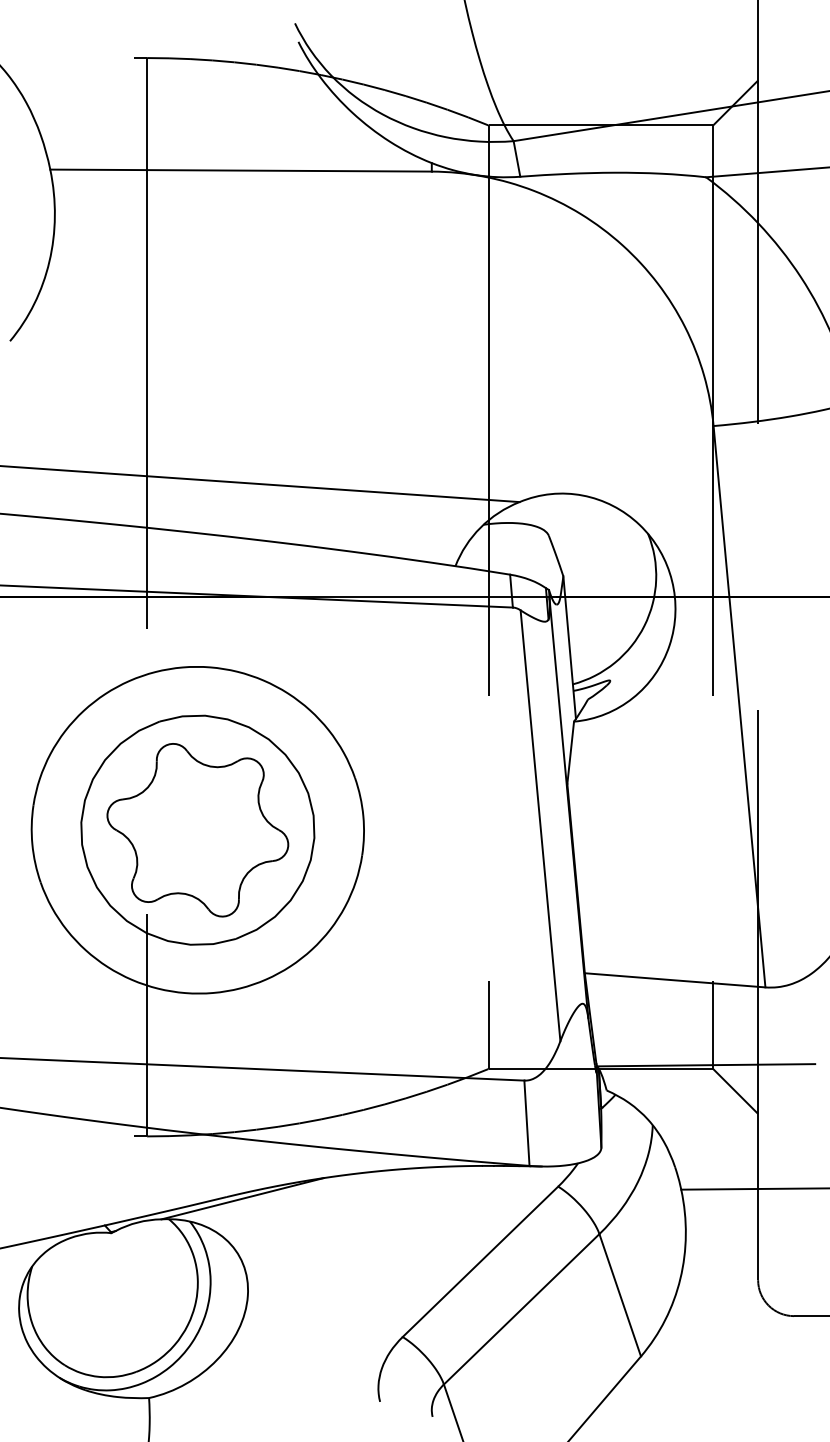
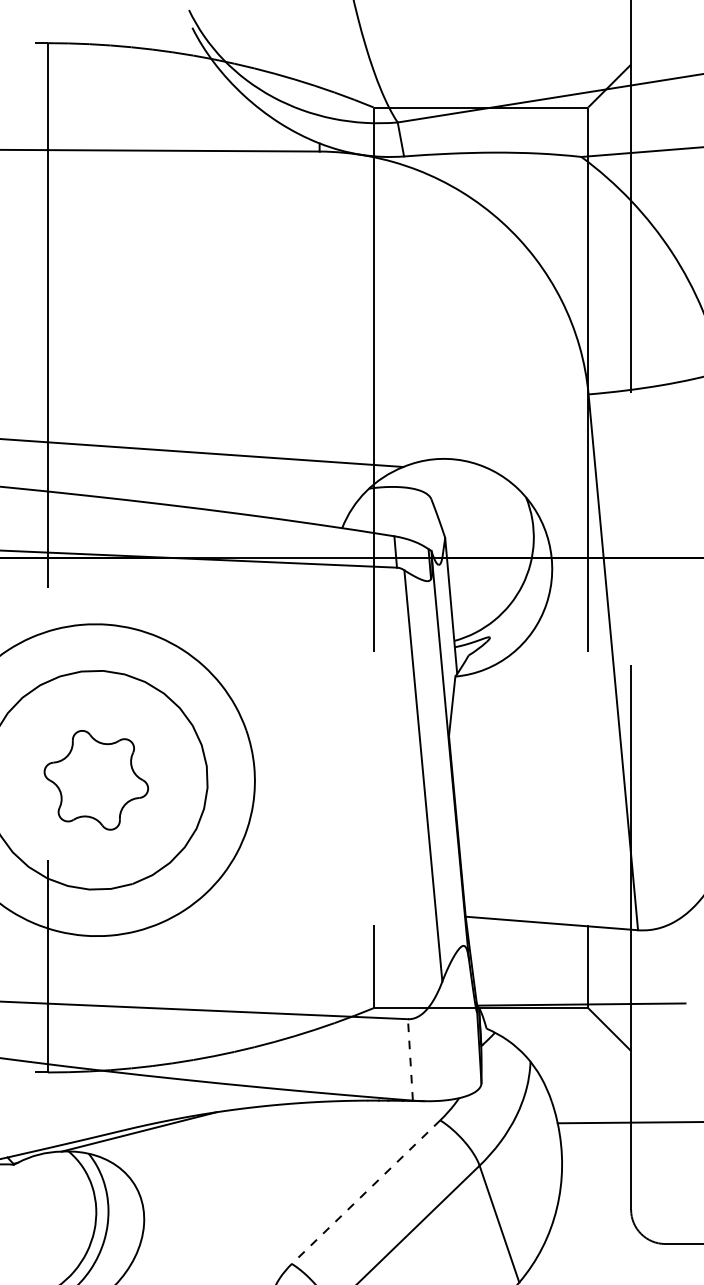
part: (197, 830) -> (95, 780), size x0.6
line: (526, 1123) -> (410, 1060), solid -> dashed
line: (480, 1262) -> (366, 1192), solid -> dashed

